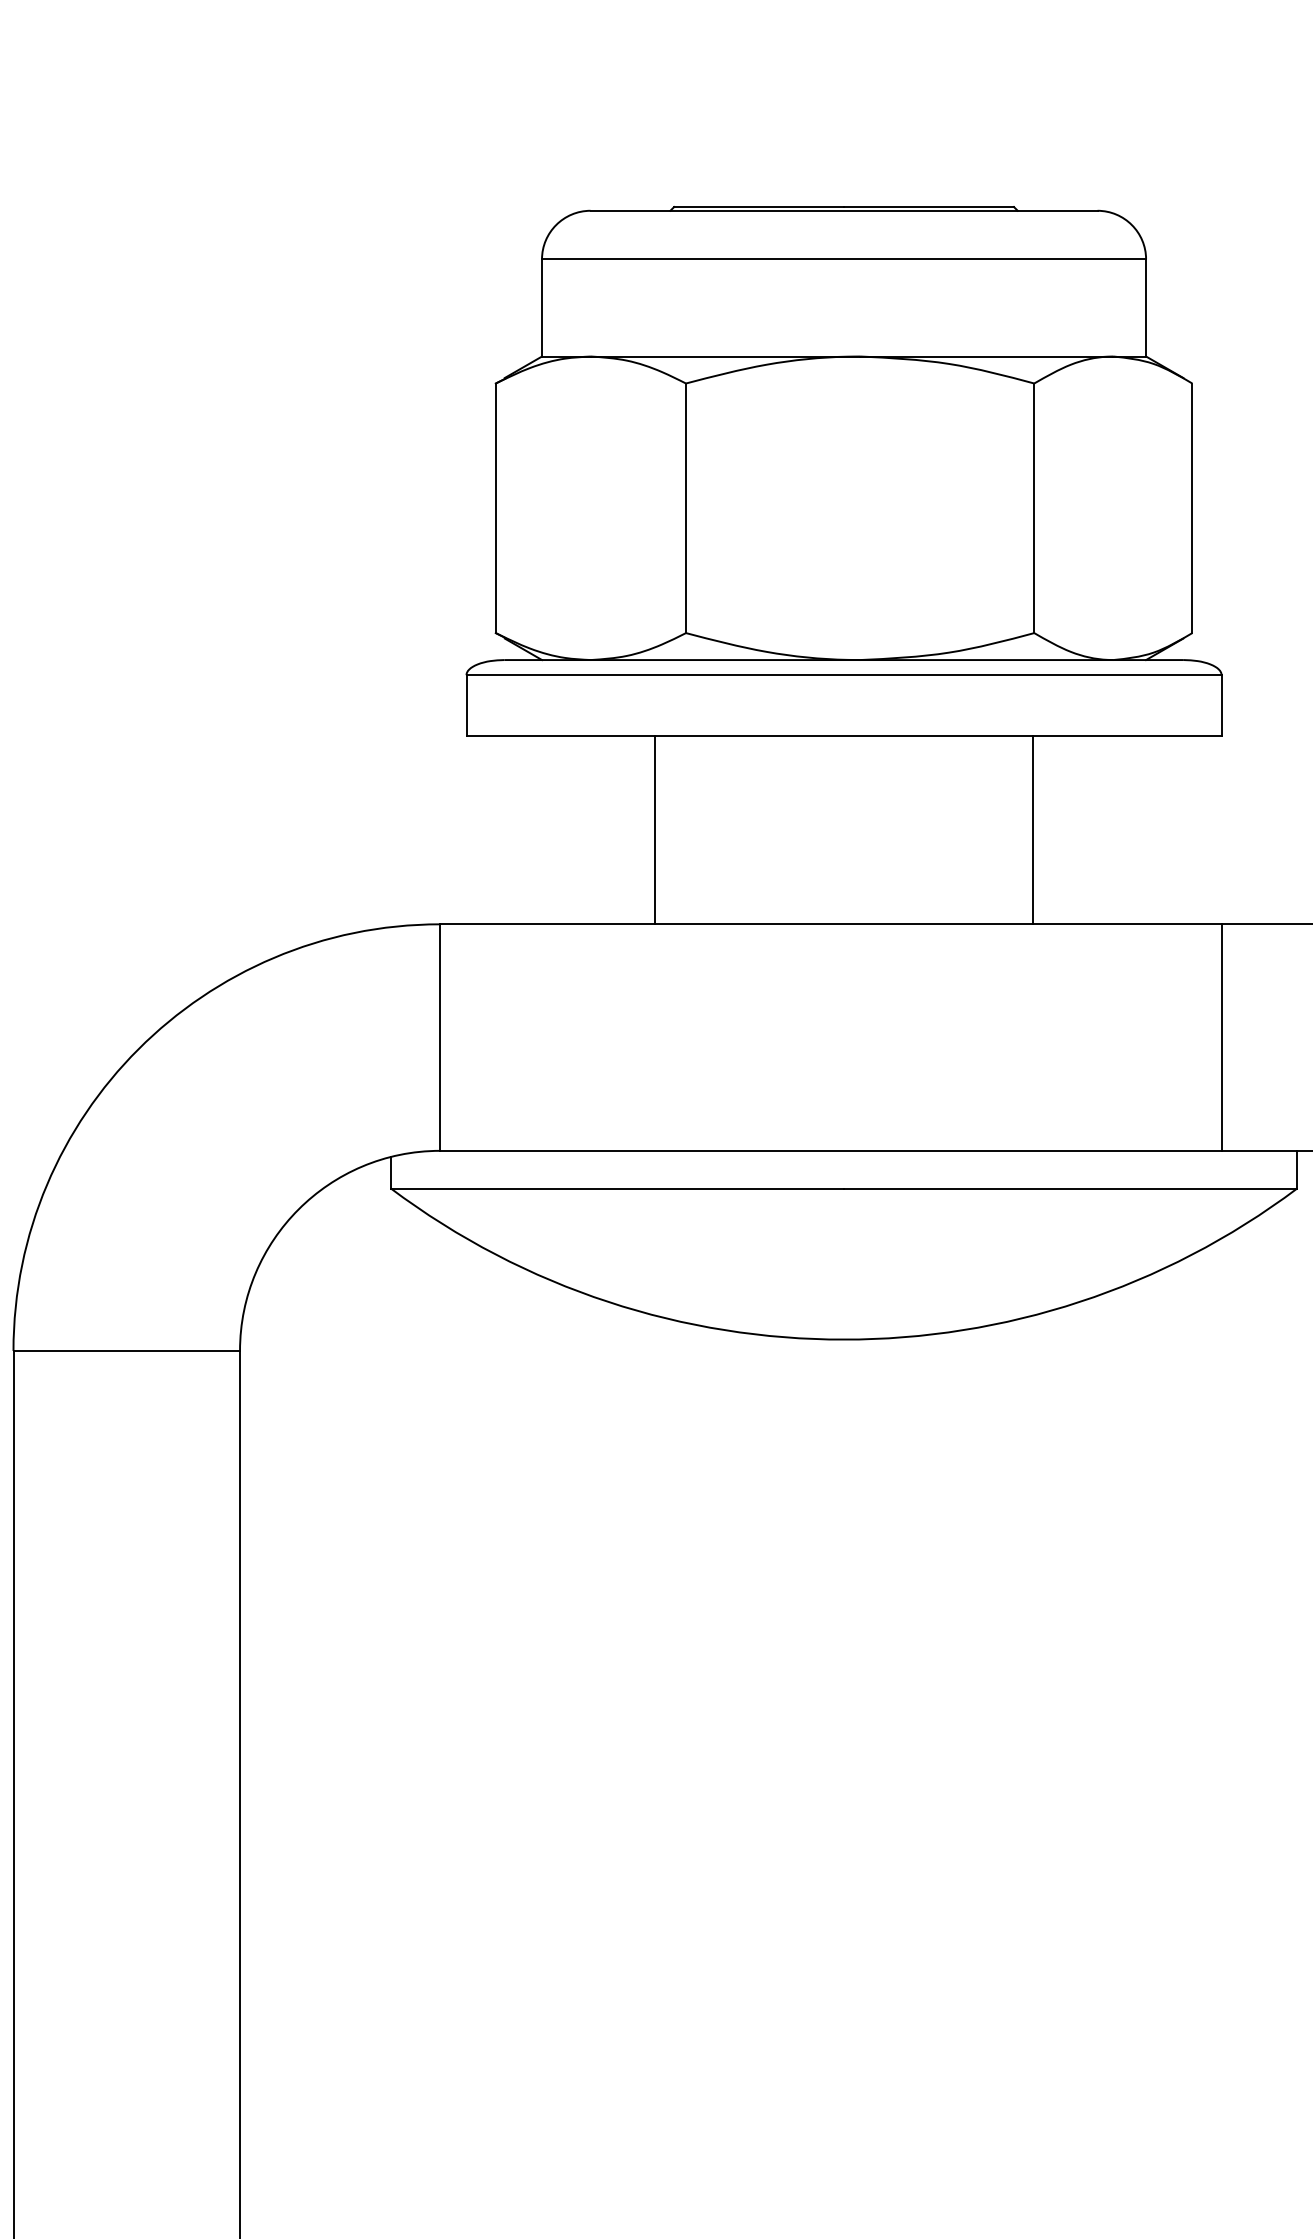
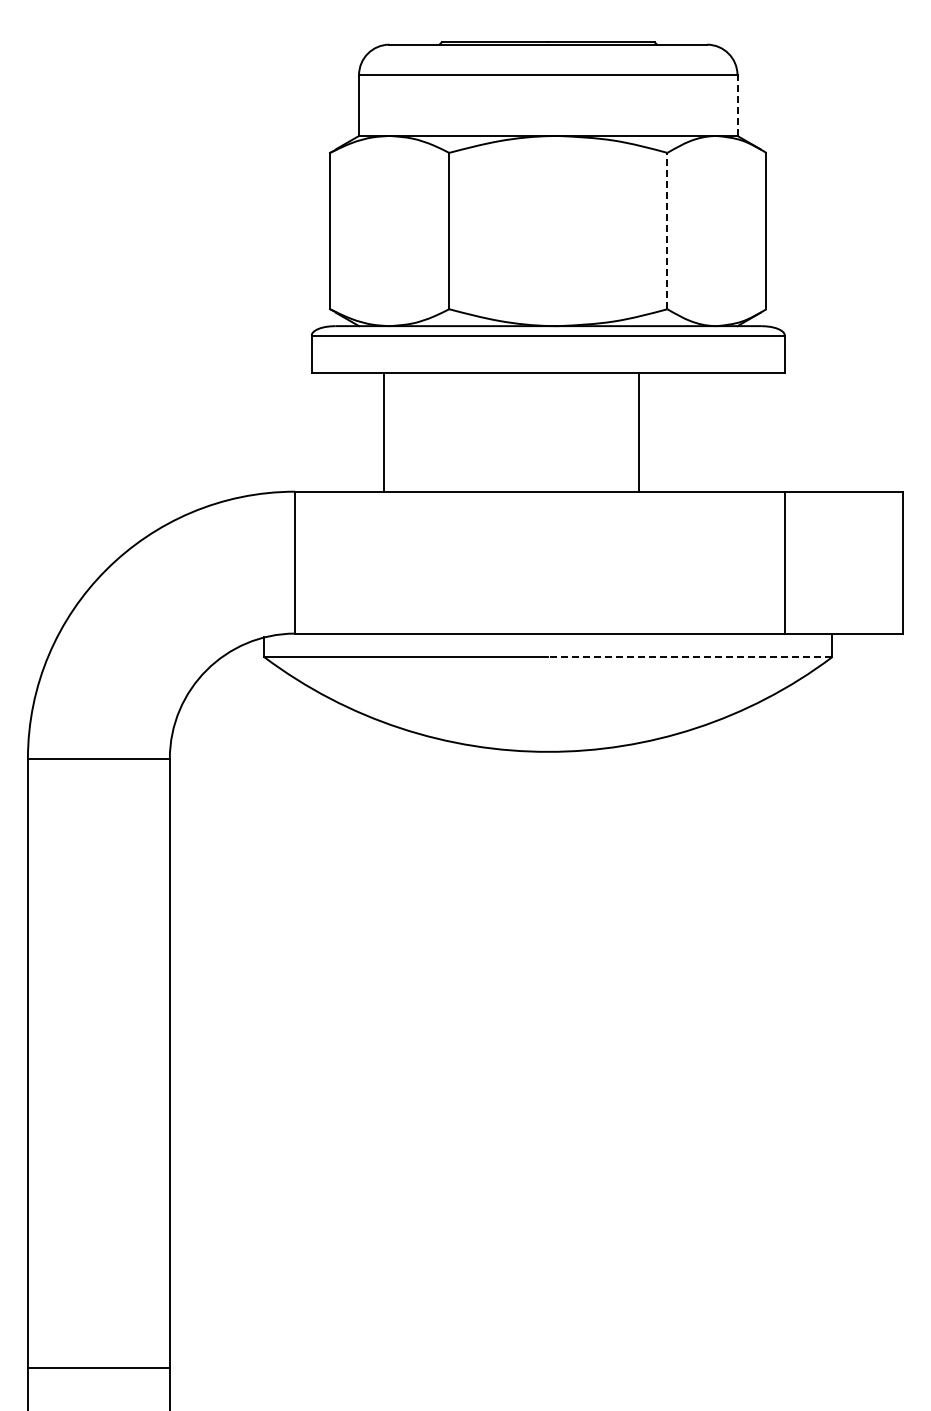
line: (1146, 307) -> (737, 105), solid -> dashed
line: (1034, 507) -> (667, 230), solid -> dashed
line: (656, 829) -> (384, 432), moved
line: (1032, 829) -> (638, 432), moved
line: (1071, 1188) -> (690, 657), solid -> dashed

